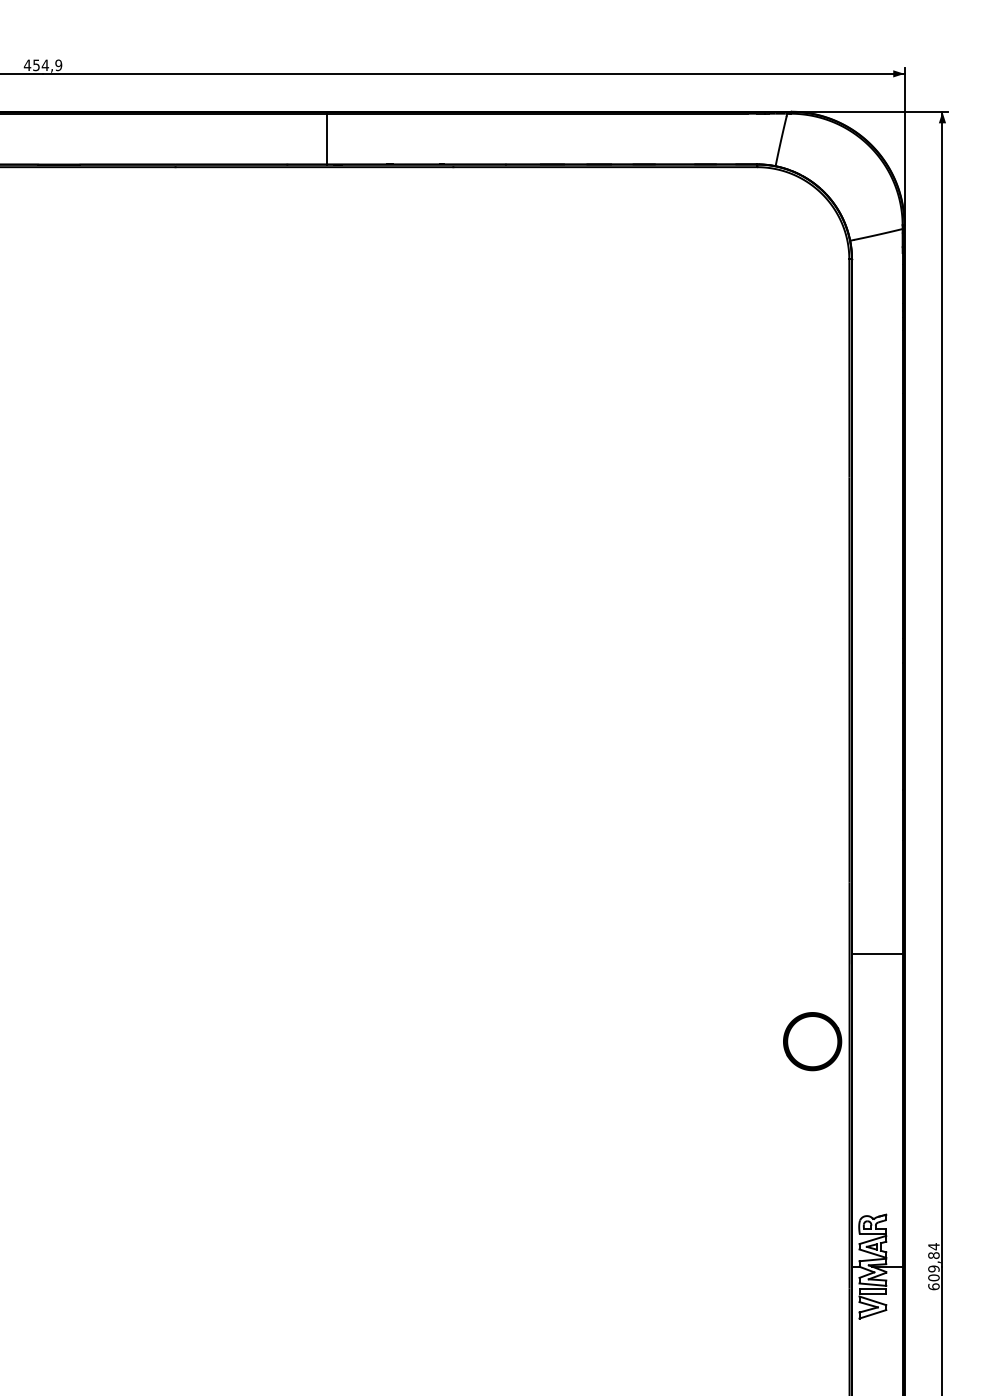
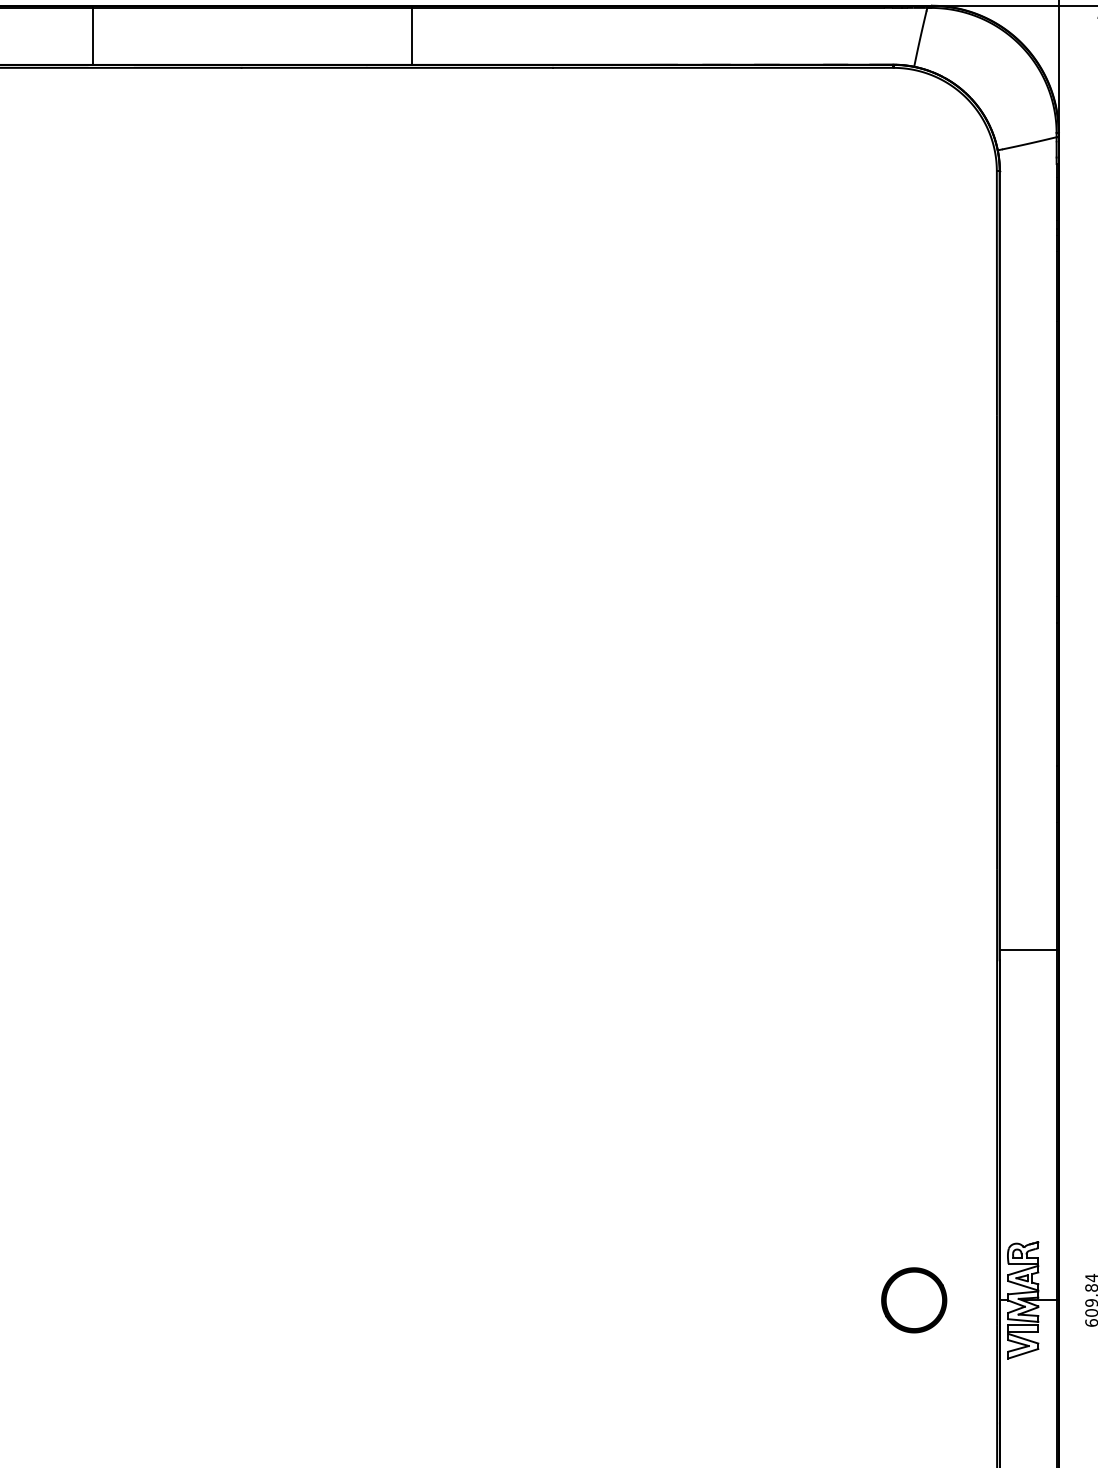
line: (43, 138) -> (93, 35), added
part: (812, 1041) -> (914, 1300), moved

